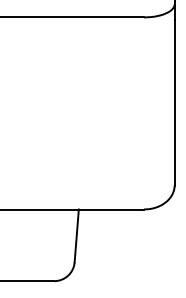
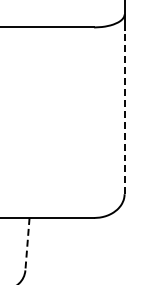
line: (174, 102) -> (124, 111), solid -> dashed
line: (76, 236) -> (27, 244), solid -> dashed

